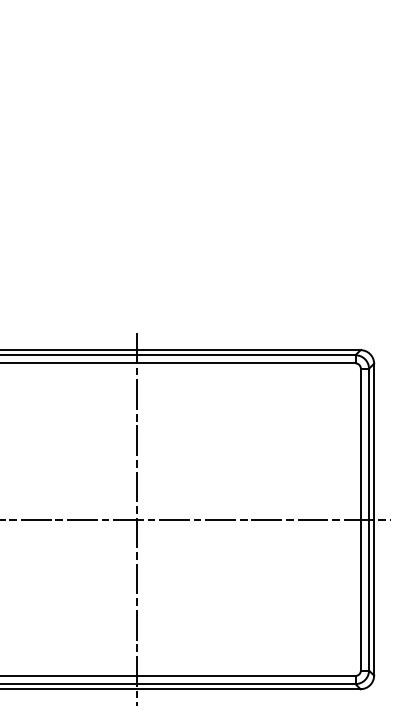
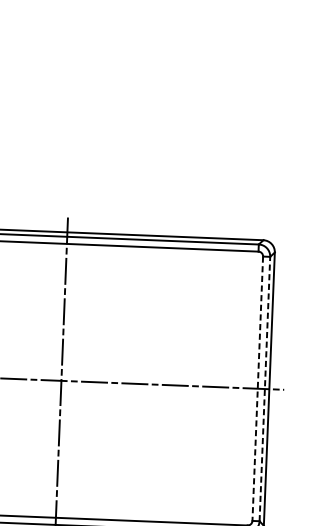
line: (360, 519) -> (257, 388), solid -> dashed
line: (369, 519) -> (265, 388), solid -> dashed

